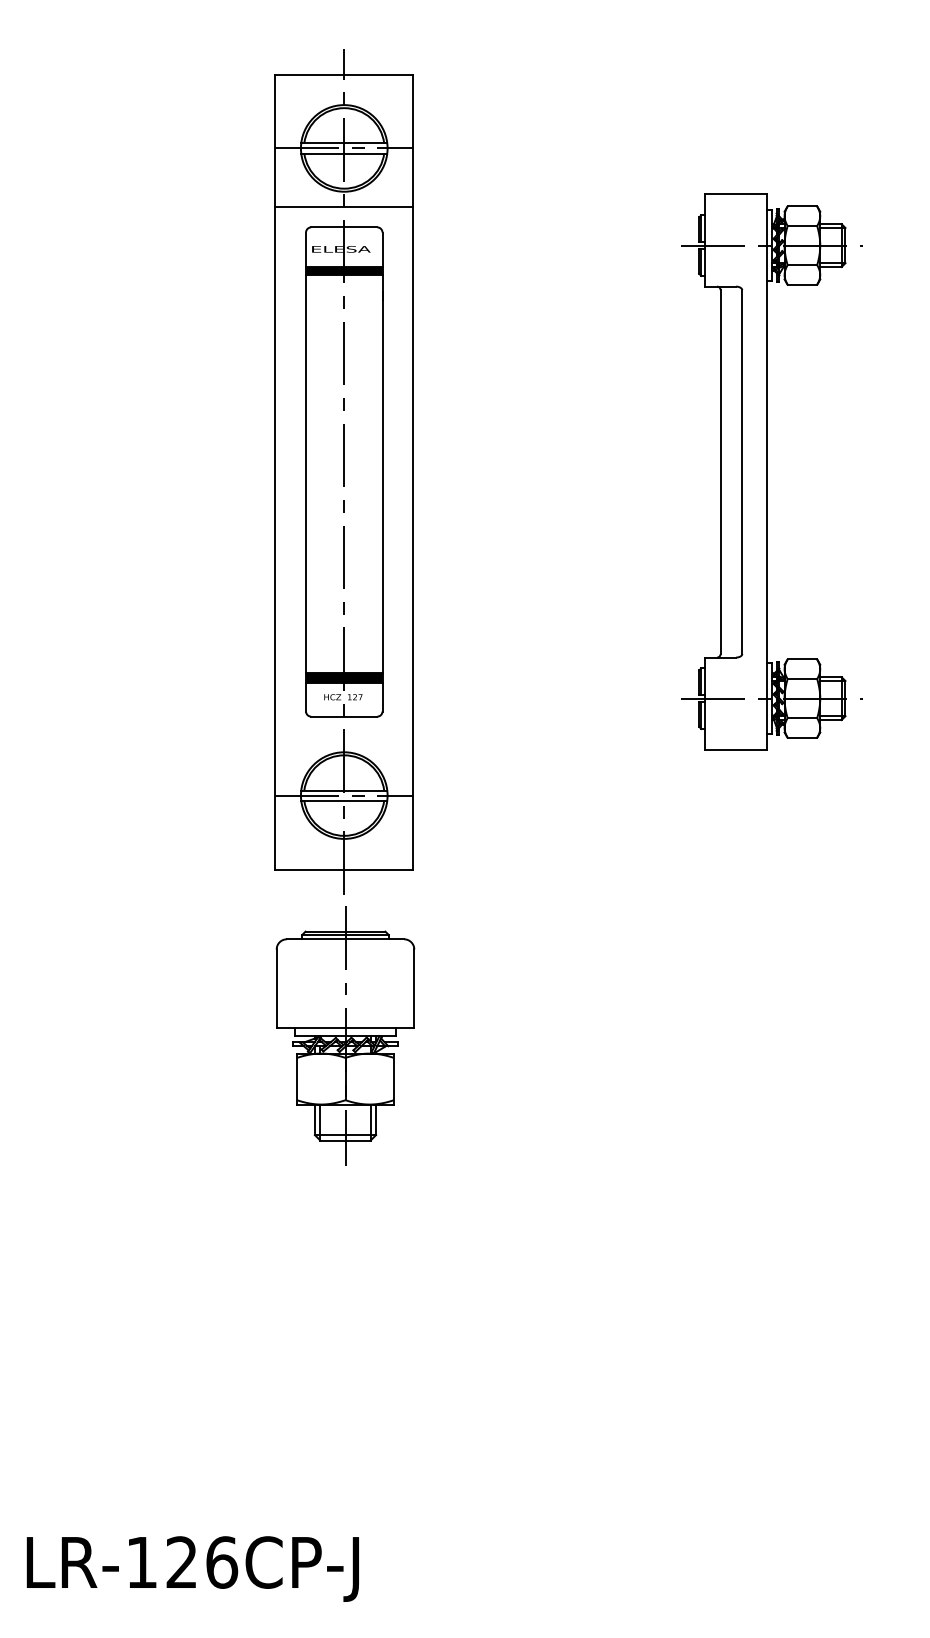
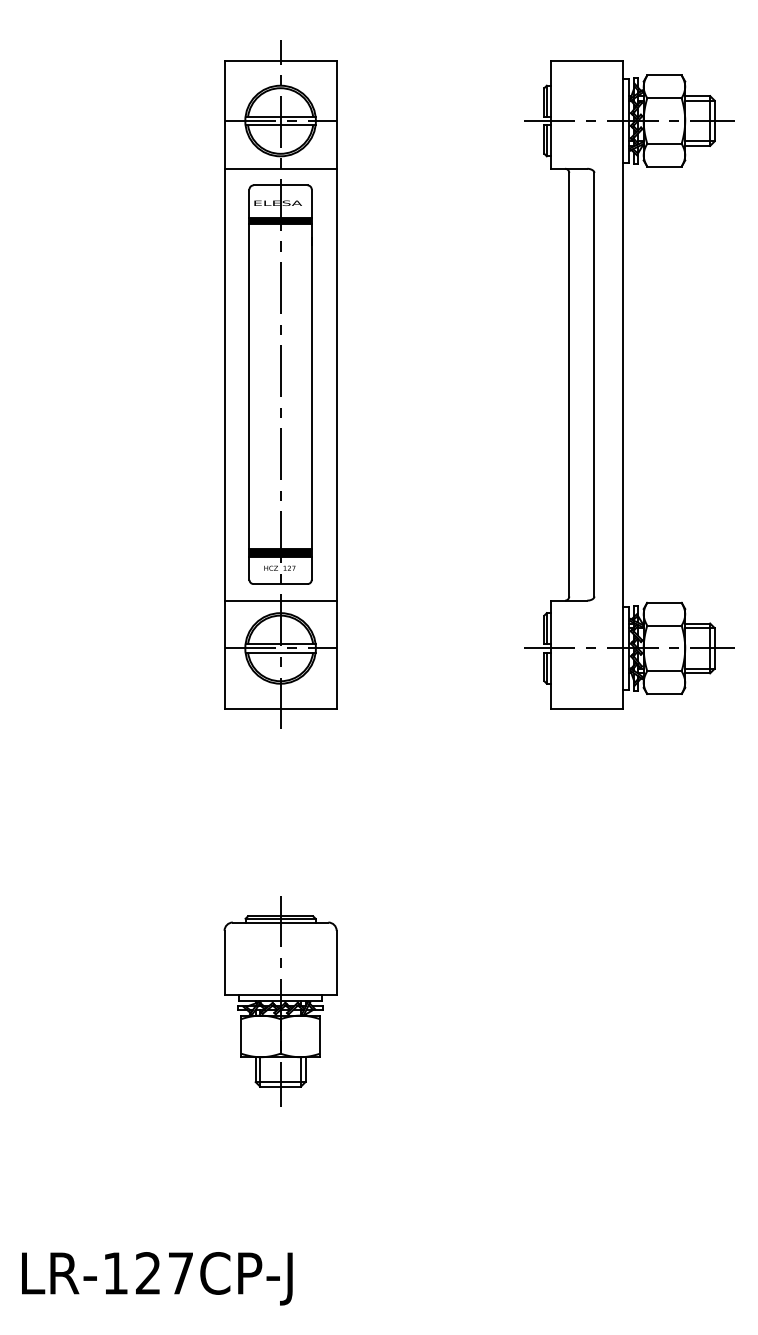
part: (772, 471) -> (629, 384), size x1.43
line: (344, 736) -> (280, 600), added
part: (345, 1036) -> (280, 1001), moved
text: (222, 1562) -> (181, 1273), LR-126CP-J -> LR-127CP-J

